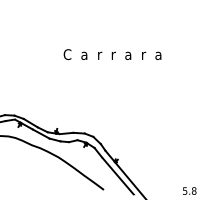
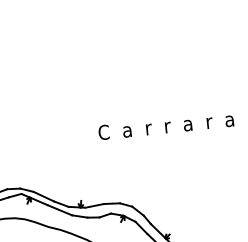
text: (112, 54) -> (166, 125), moved

